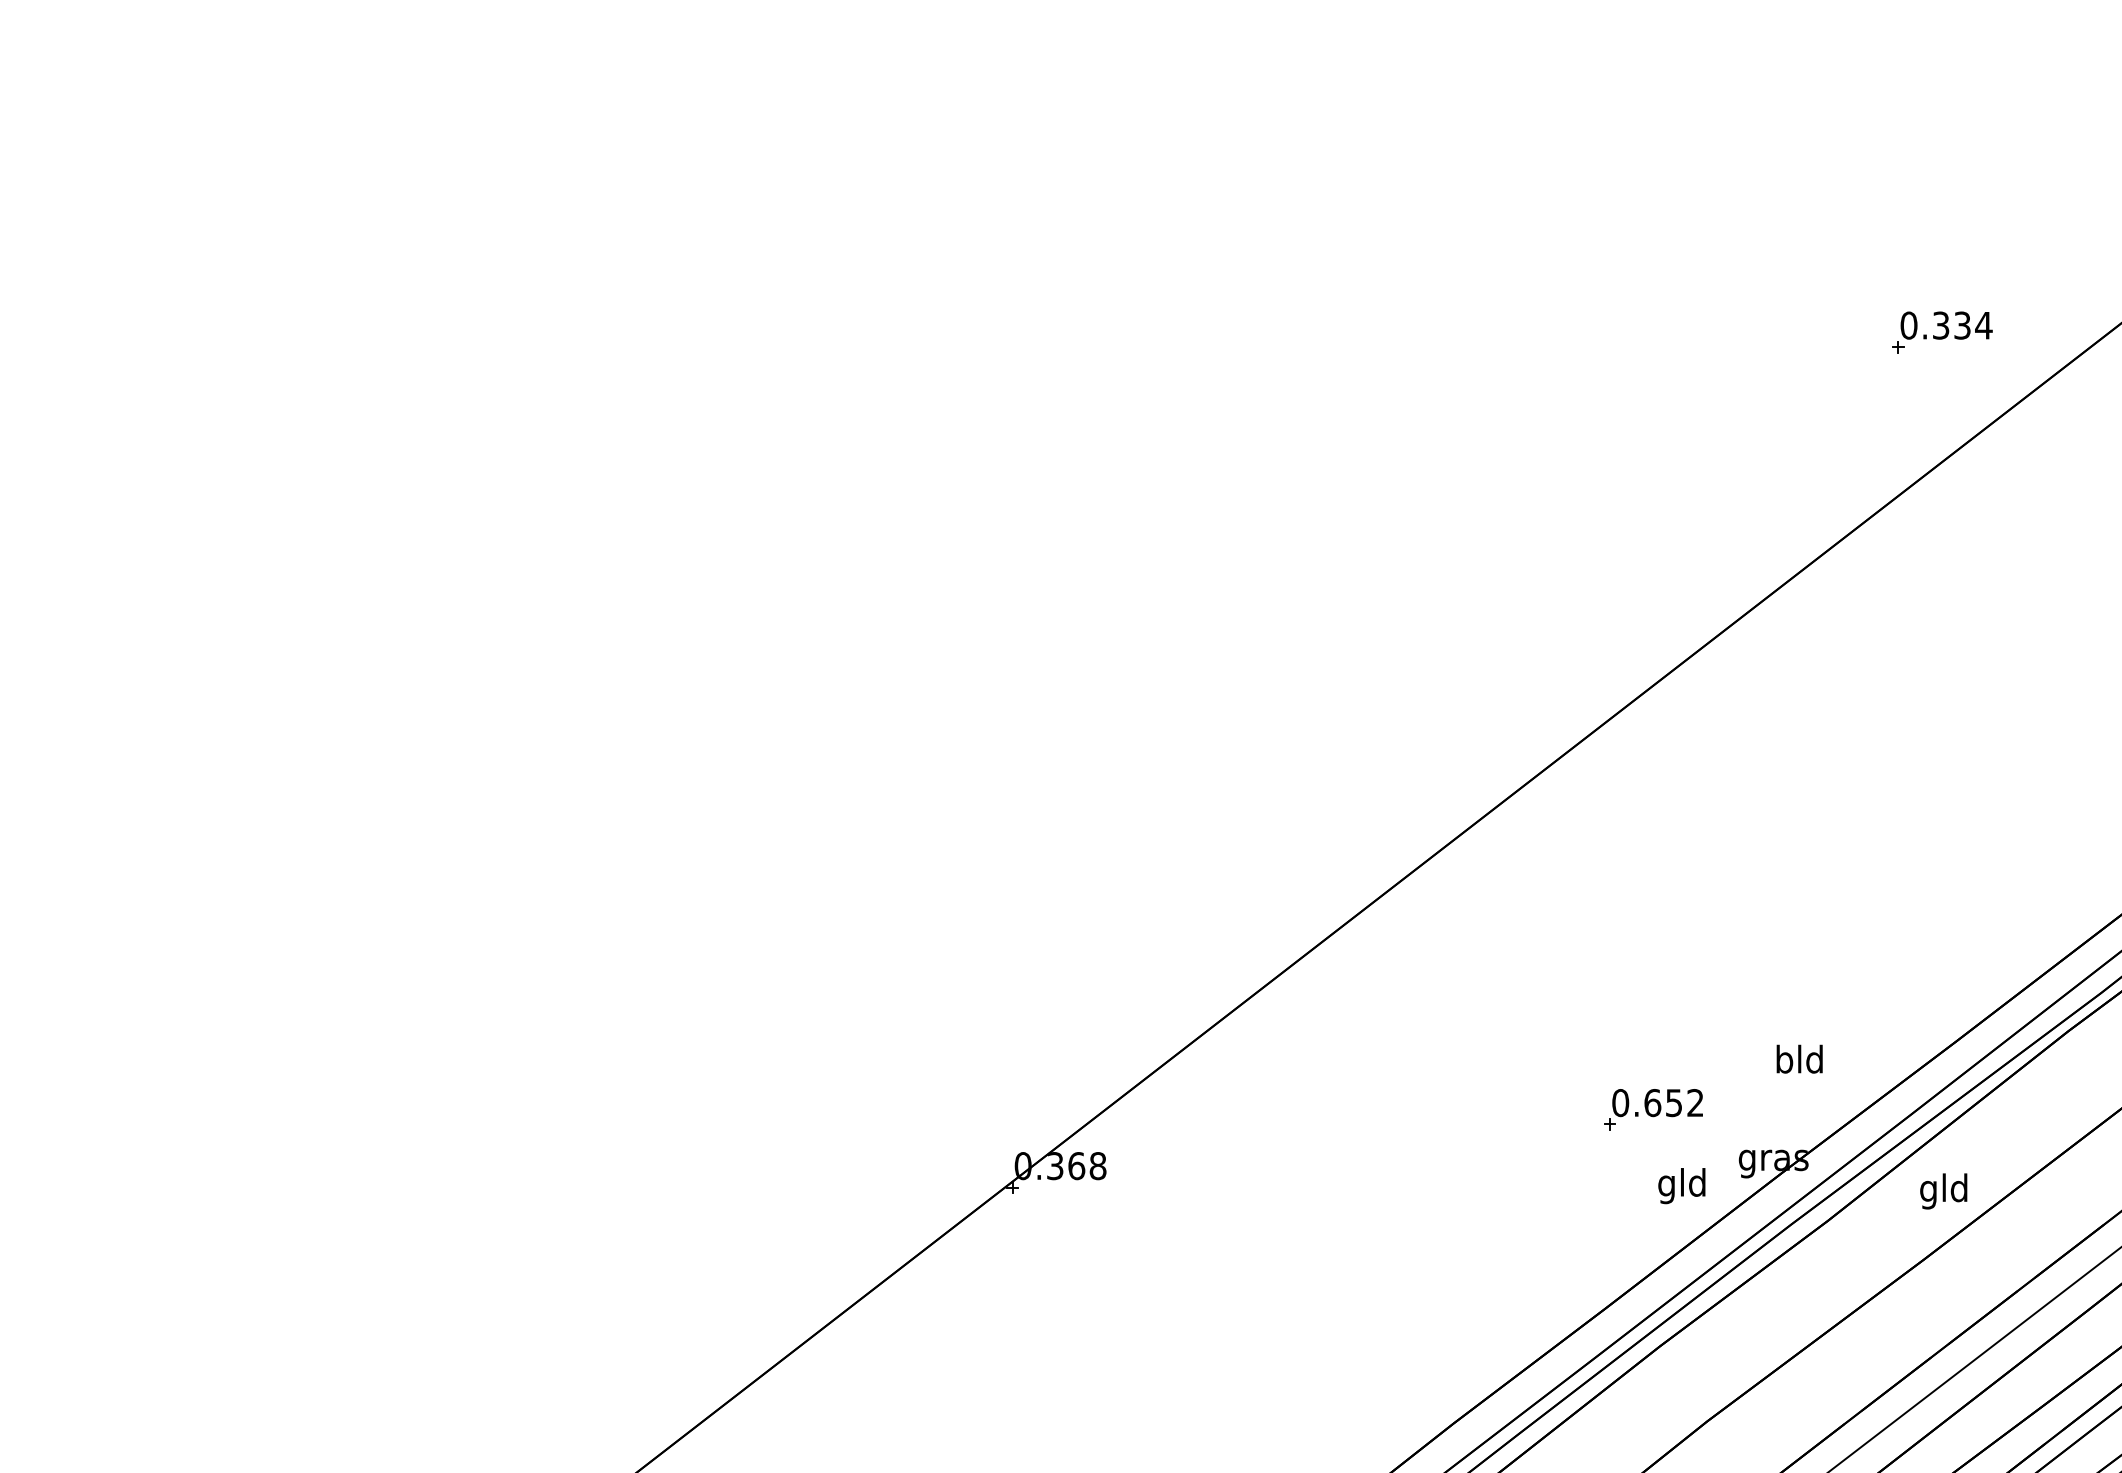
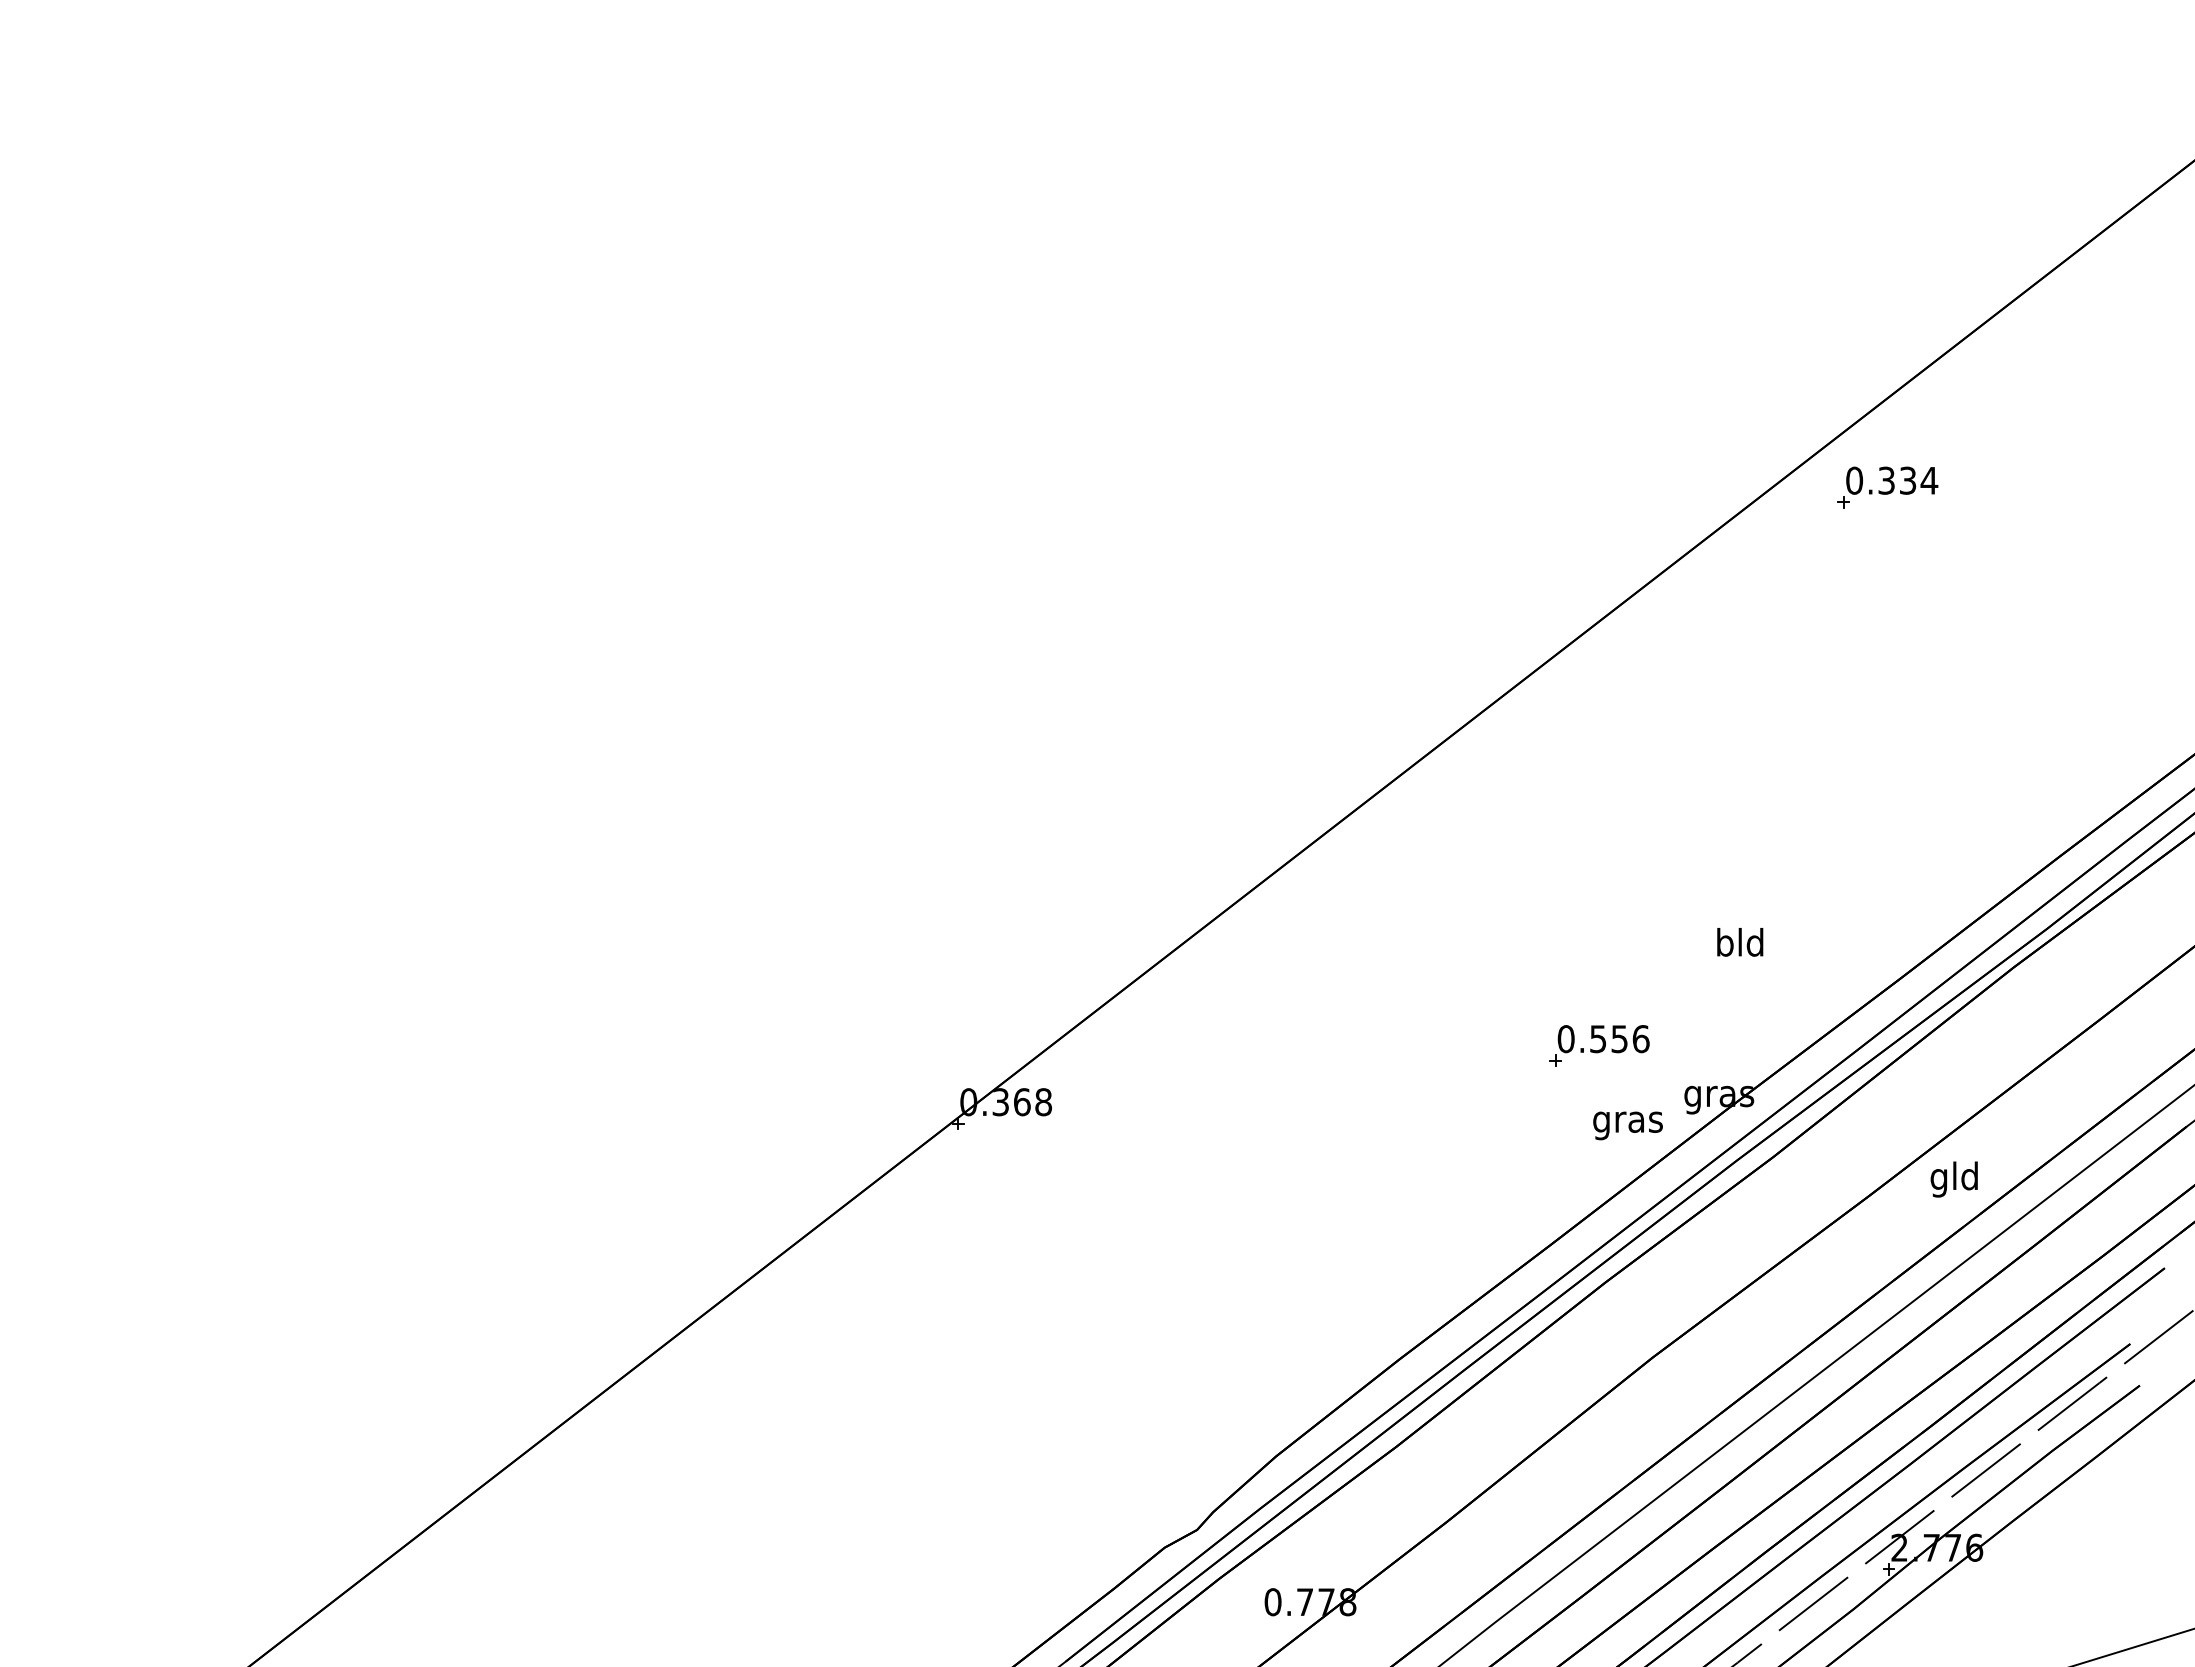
part: (1941, 332) -> (1887, 487), moved
text: (1799, 1059) -> (1740, 942), moved
text: (1673, 1103) -> (1619, 1039), 0.652 -> 0.556
text: (1681, 1186) -> (1627, 1122), gld -> gras
text: (1942, 1191) -> (1953, 1179), moved

